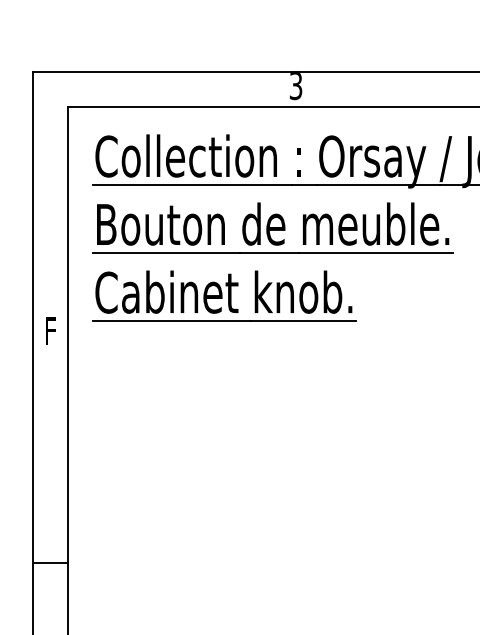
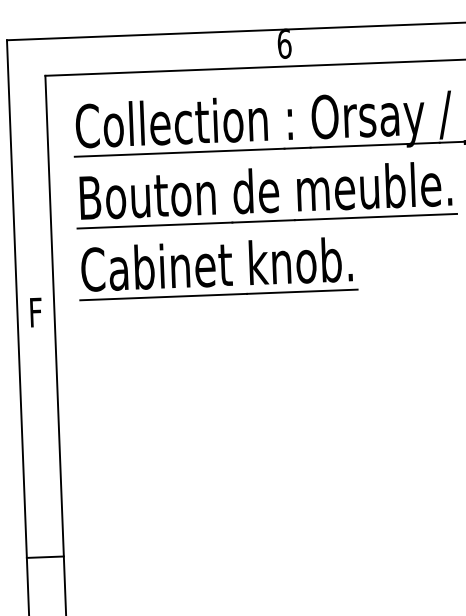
text: (295, 86) -> (283, 44), 3 -> 6

